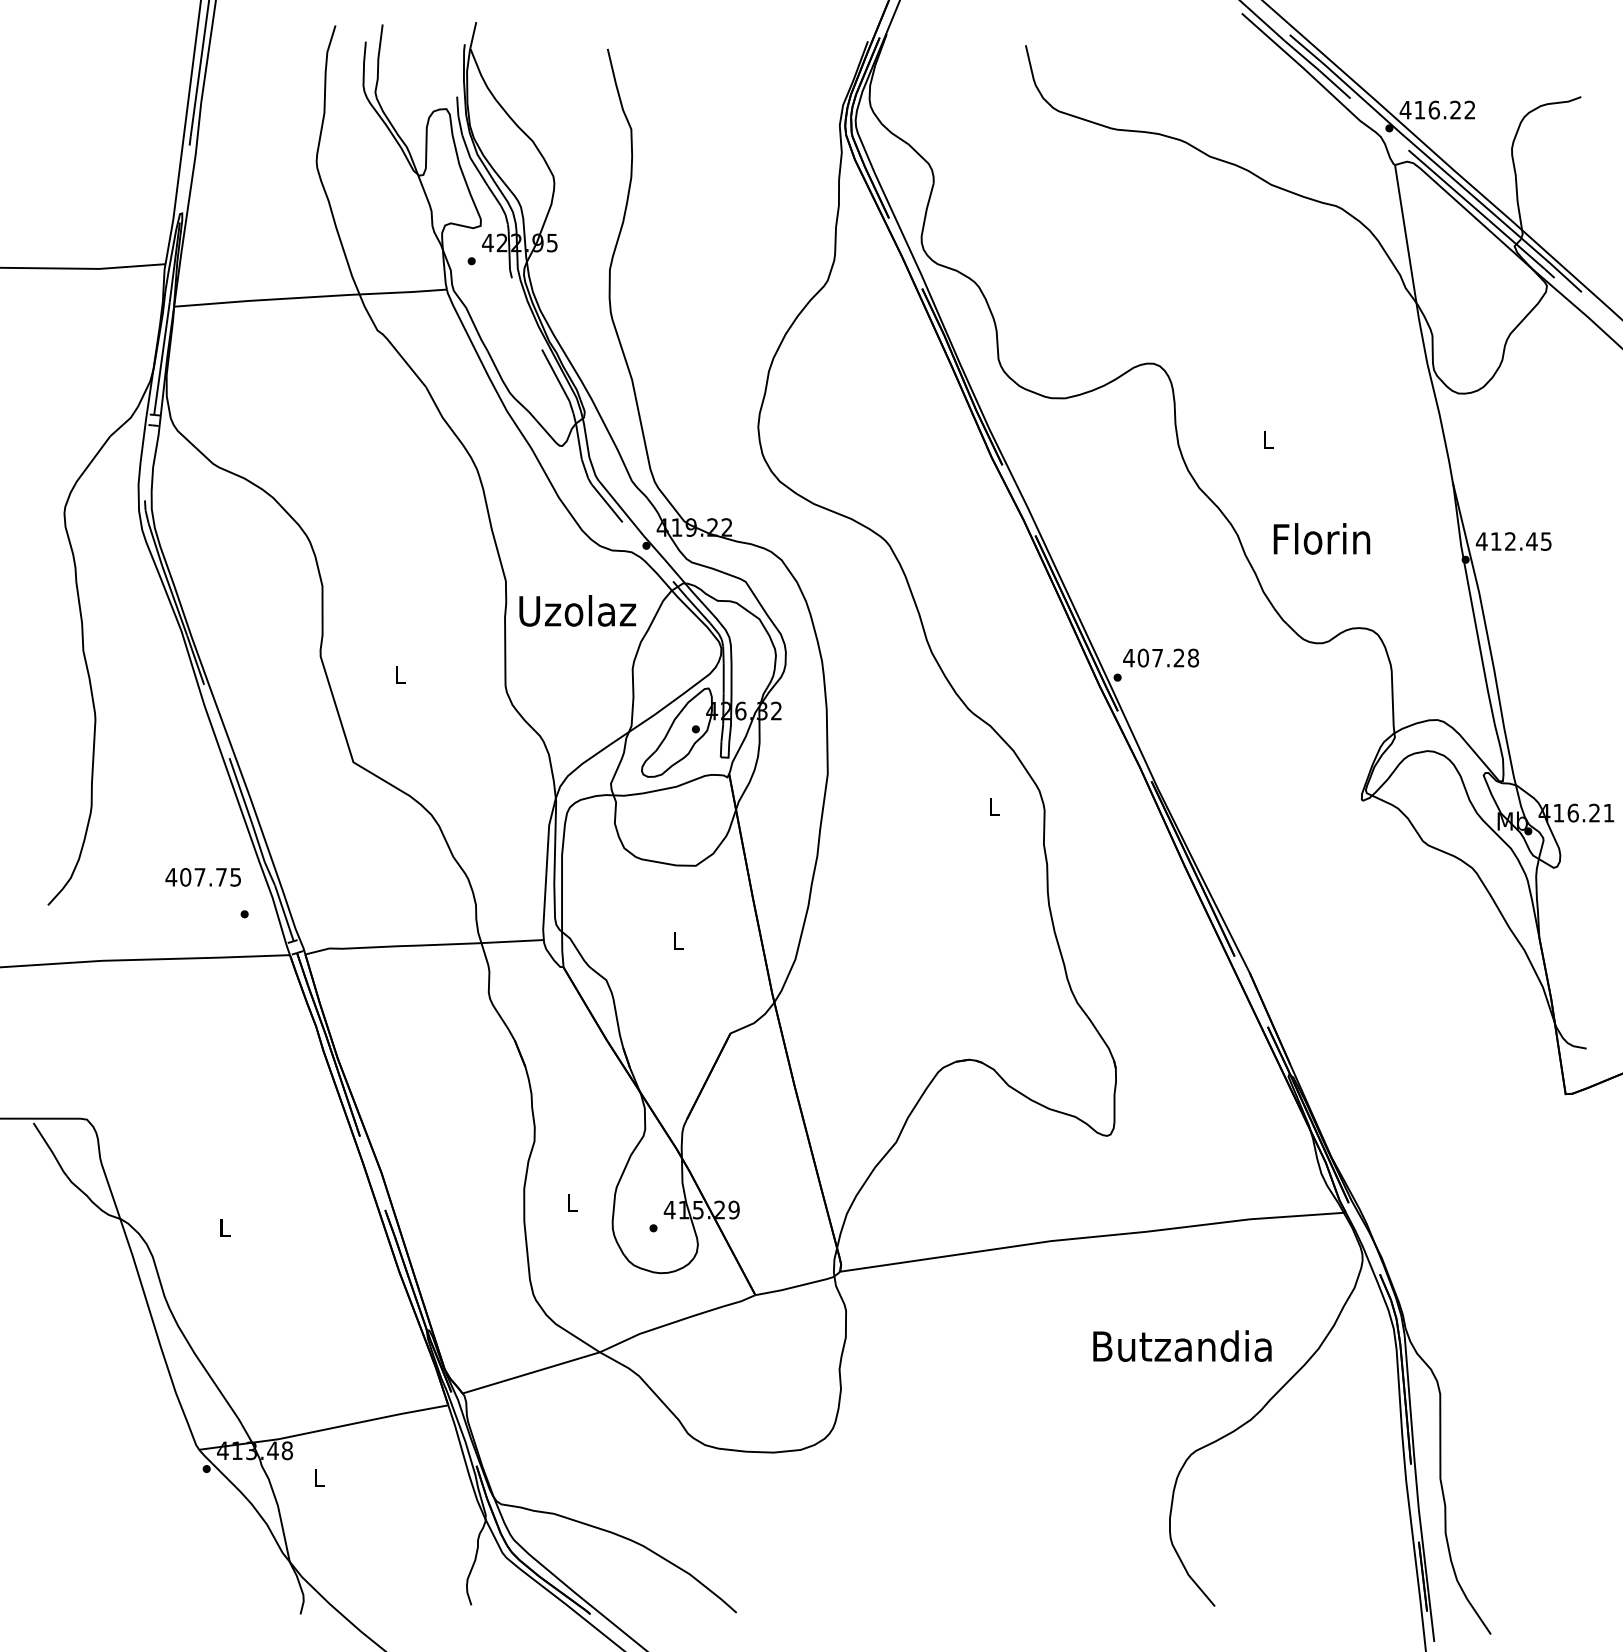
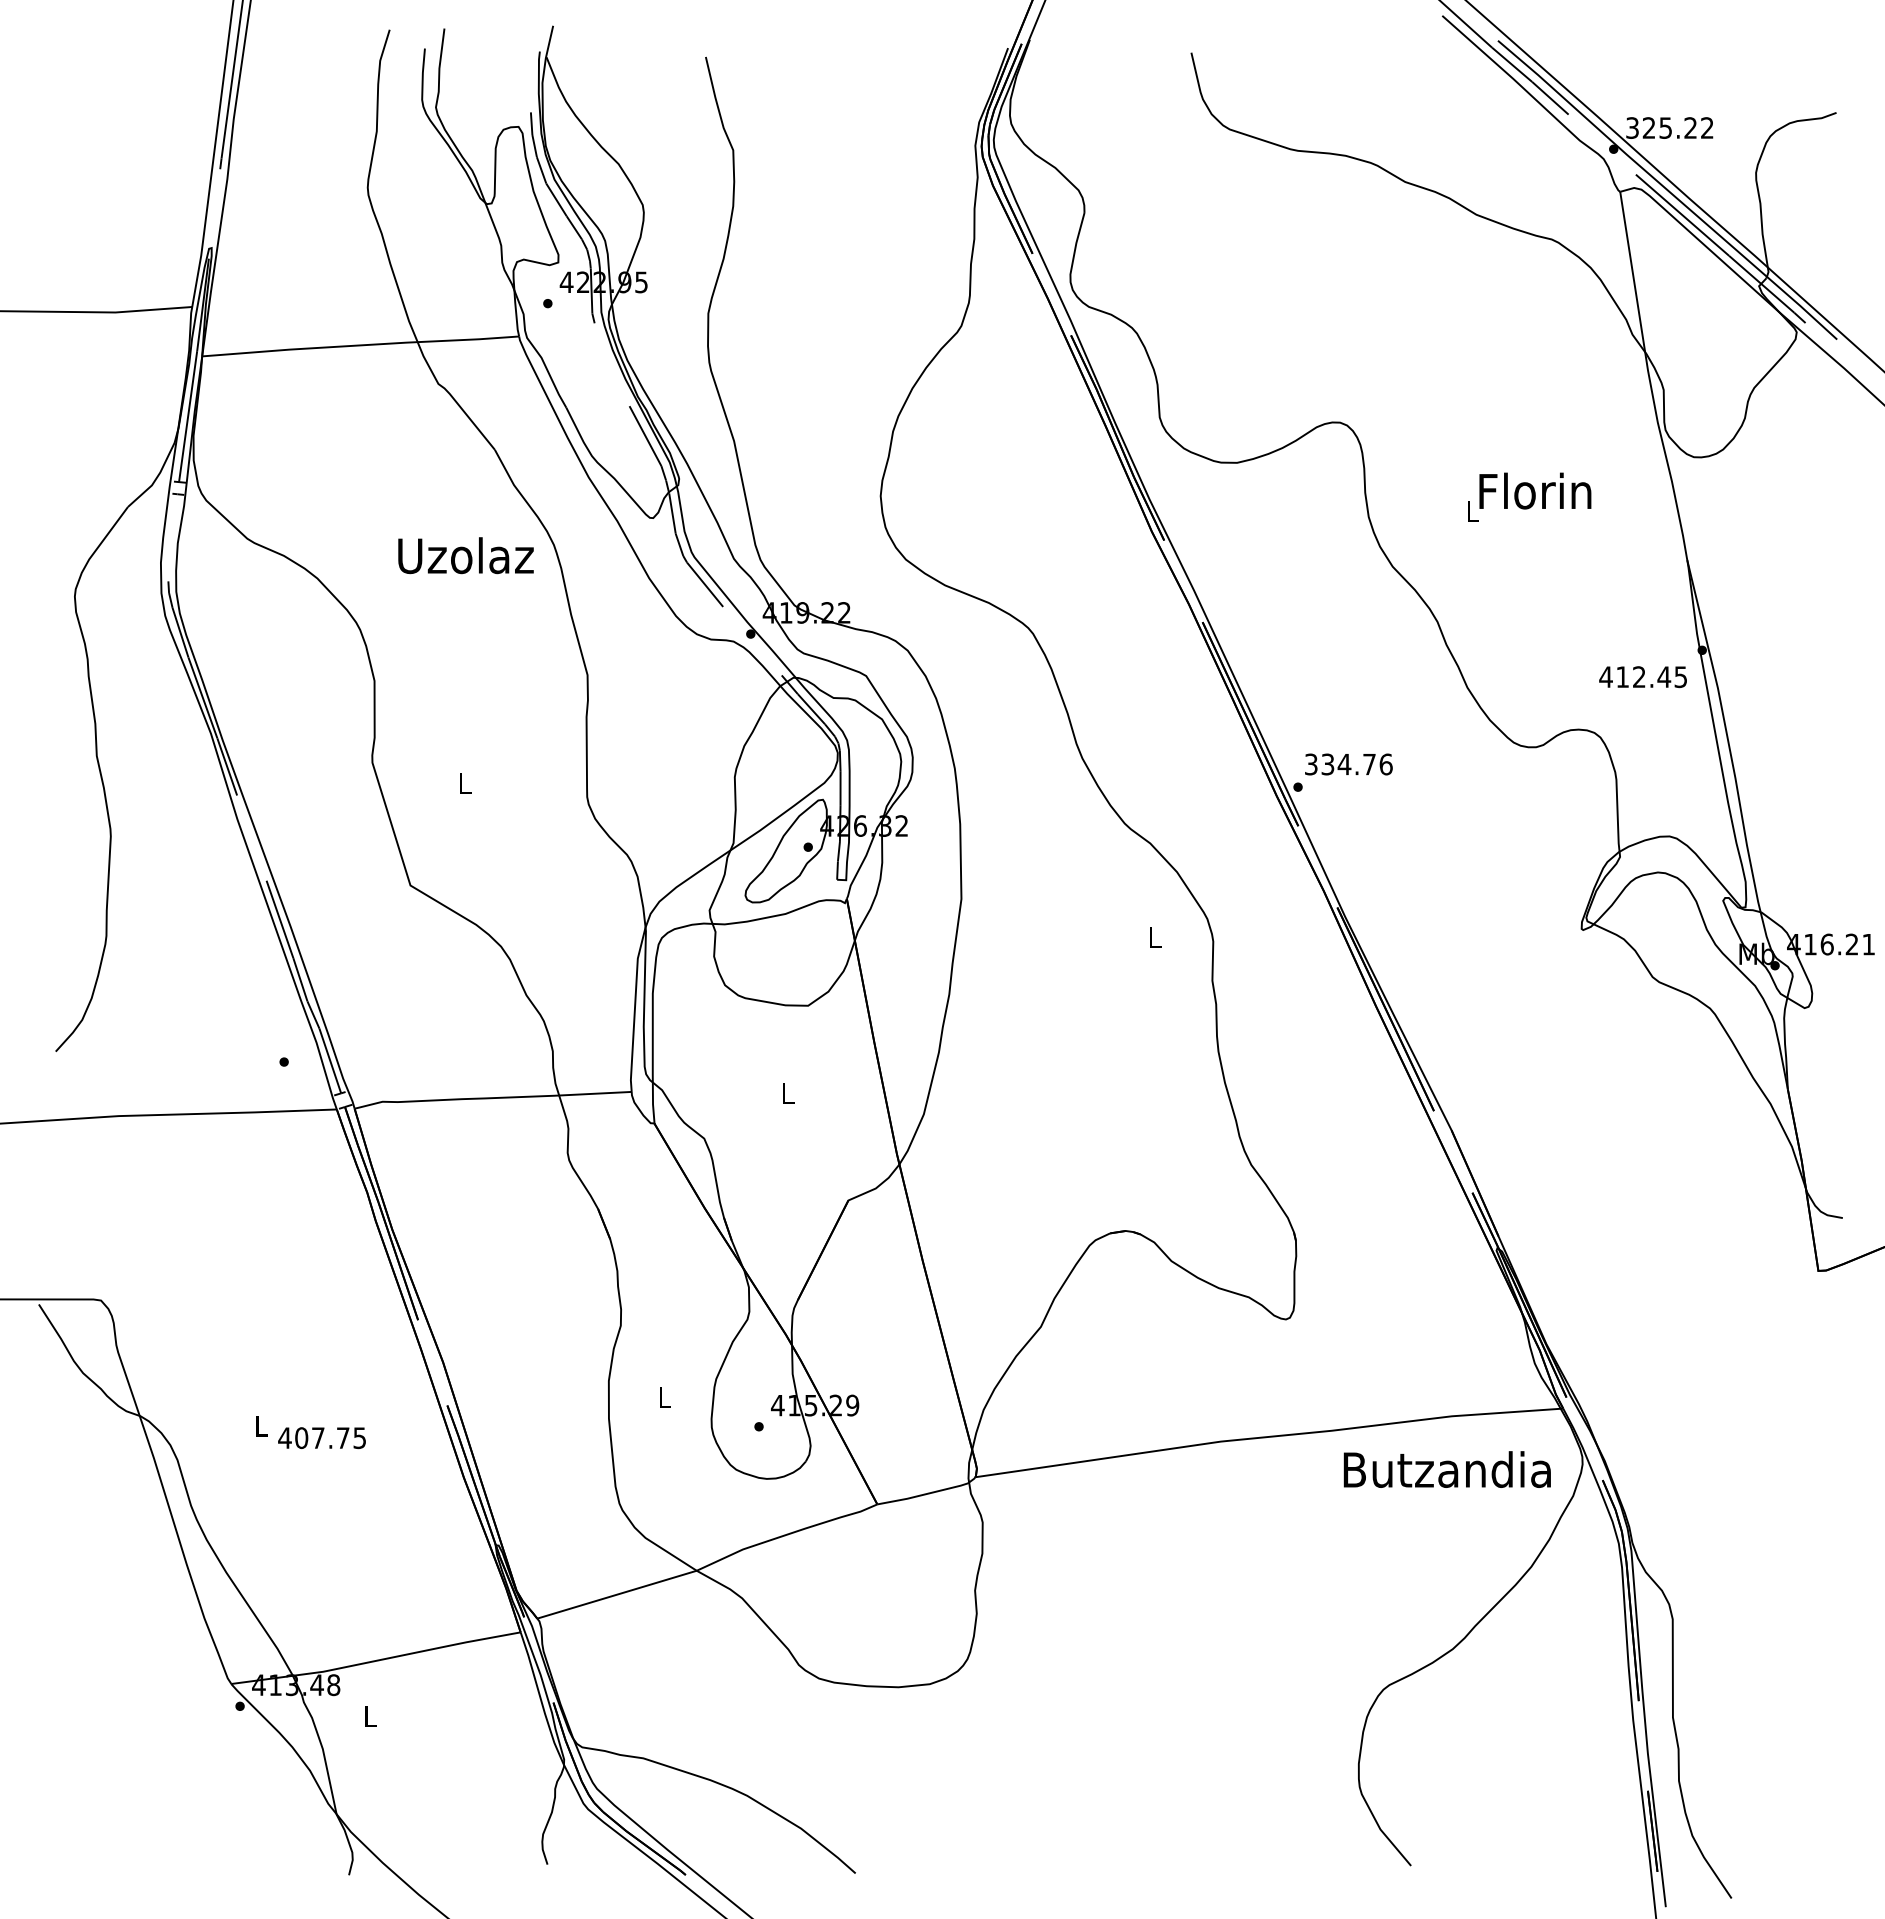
text: (1419, 109) -> (1648, 127), 416.22 -> 325.22
text: (1322, 538) -> (1535, 490), moved
text: (1513, 541) -> (1642, 677), moved
text: (577, 610) -> (465, 555), moved
text: (1161, 658) -> (1348, 764), 407.28 -> 334.76
text: (202, 877) -> (321, 1438), moved
text: (1181, 1346) -> (1446, 1469), moved

